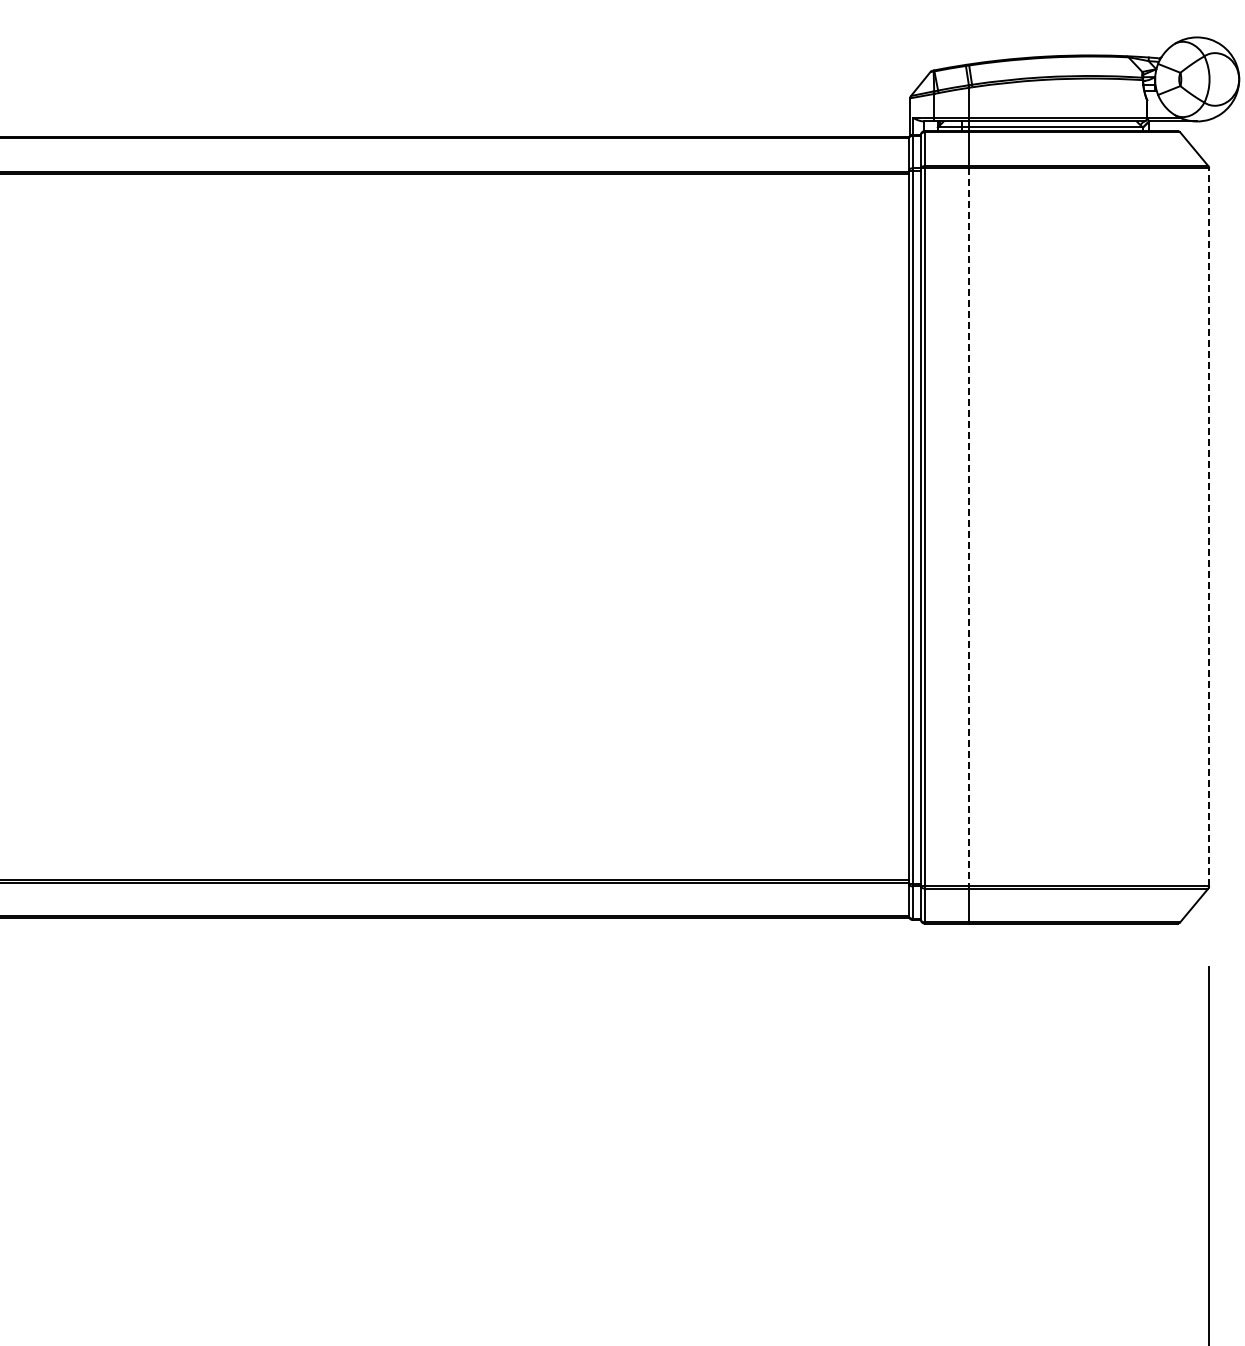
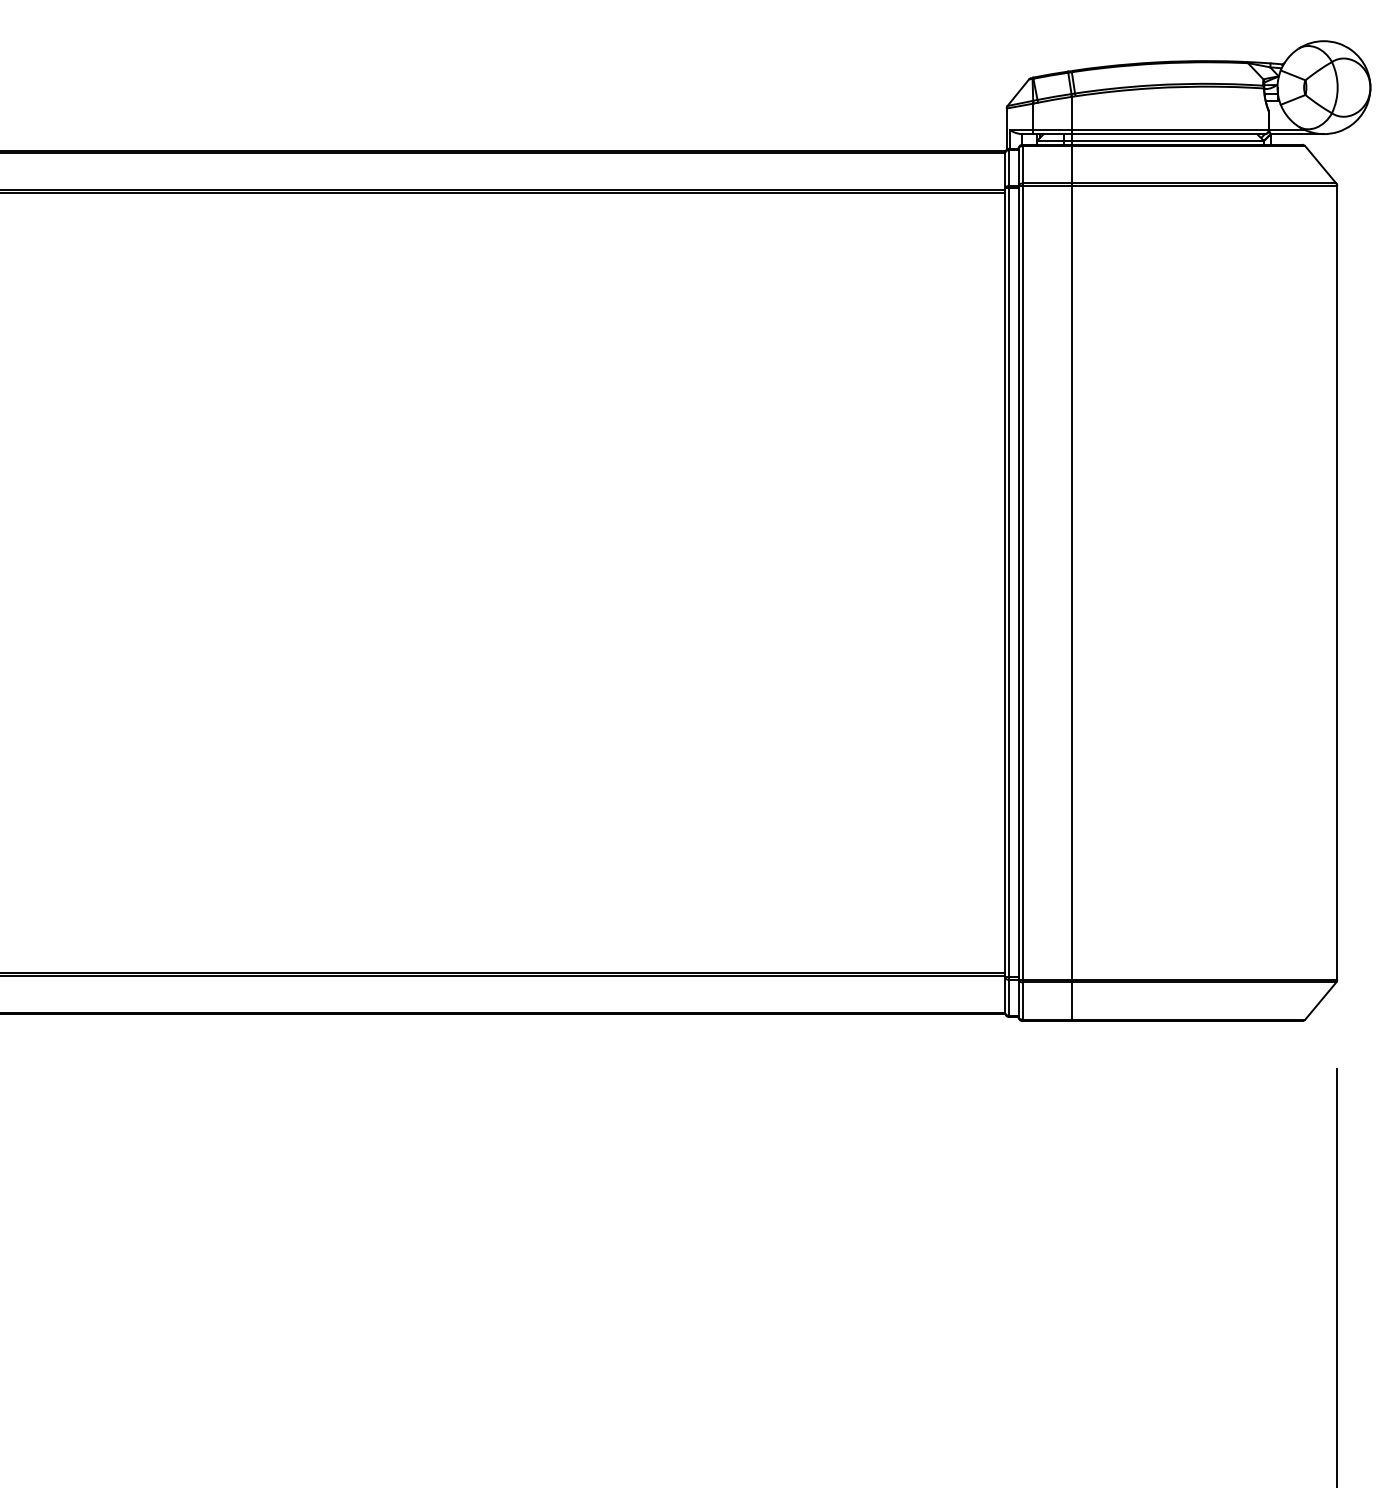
line: (969, 527) -> (1072, 583), dashed -> solid
line: (1209, 527) -> (1337, 583), dashed -> solid

